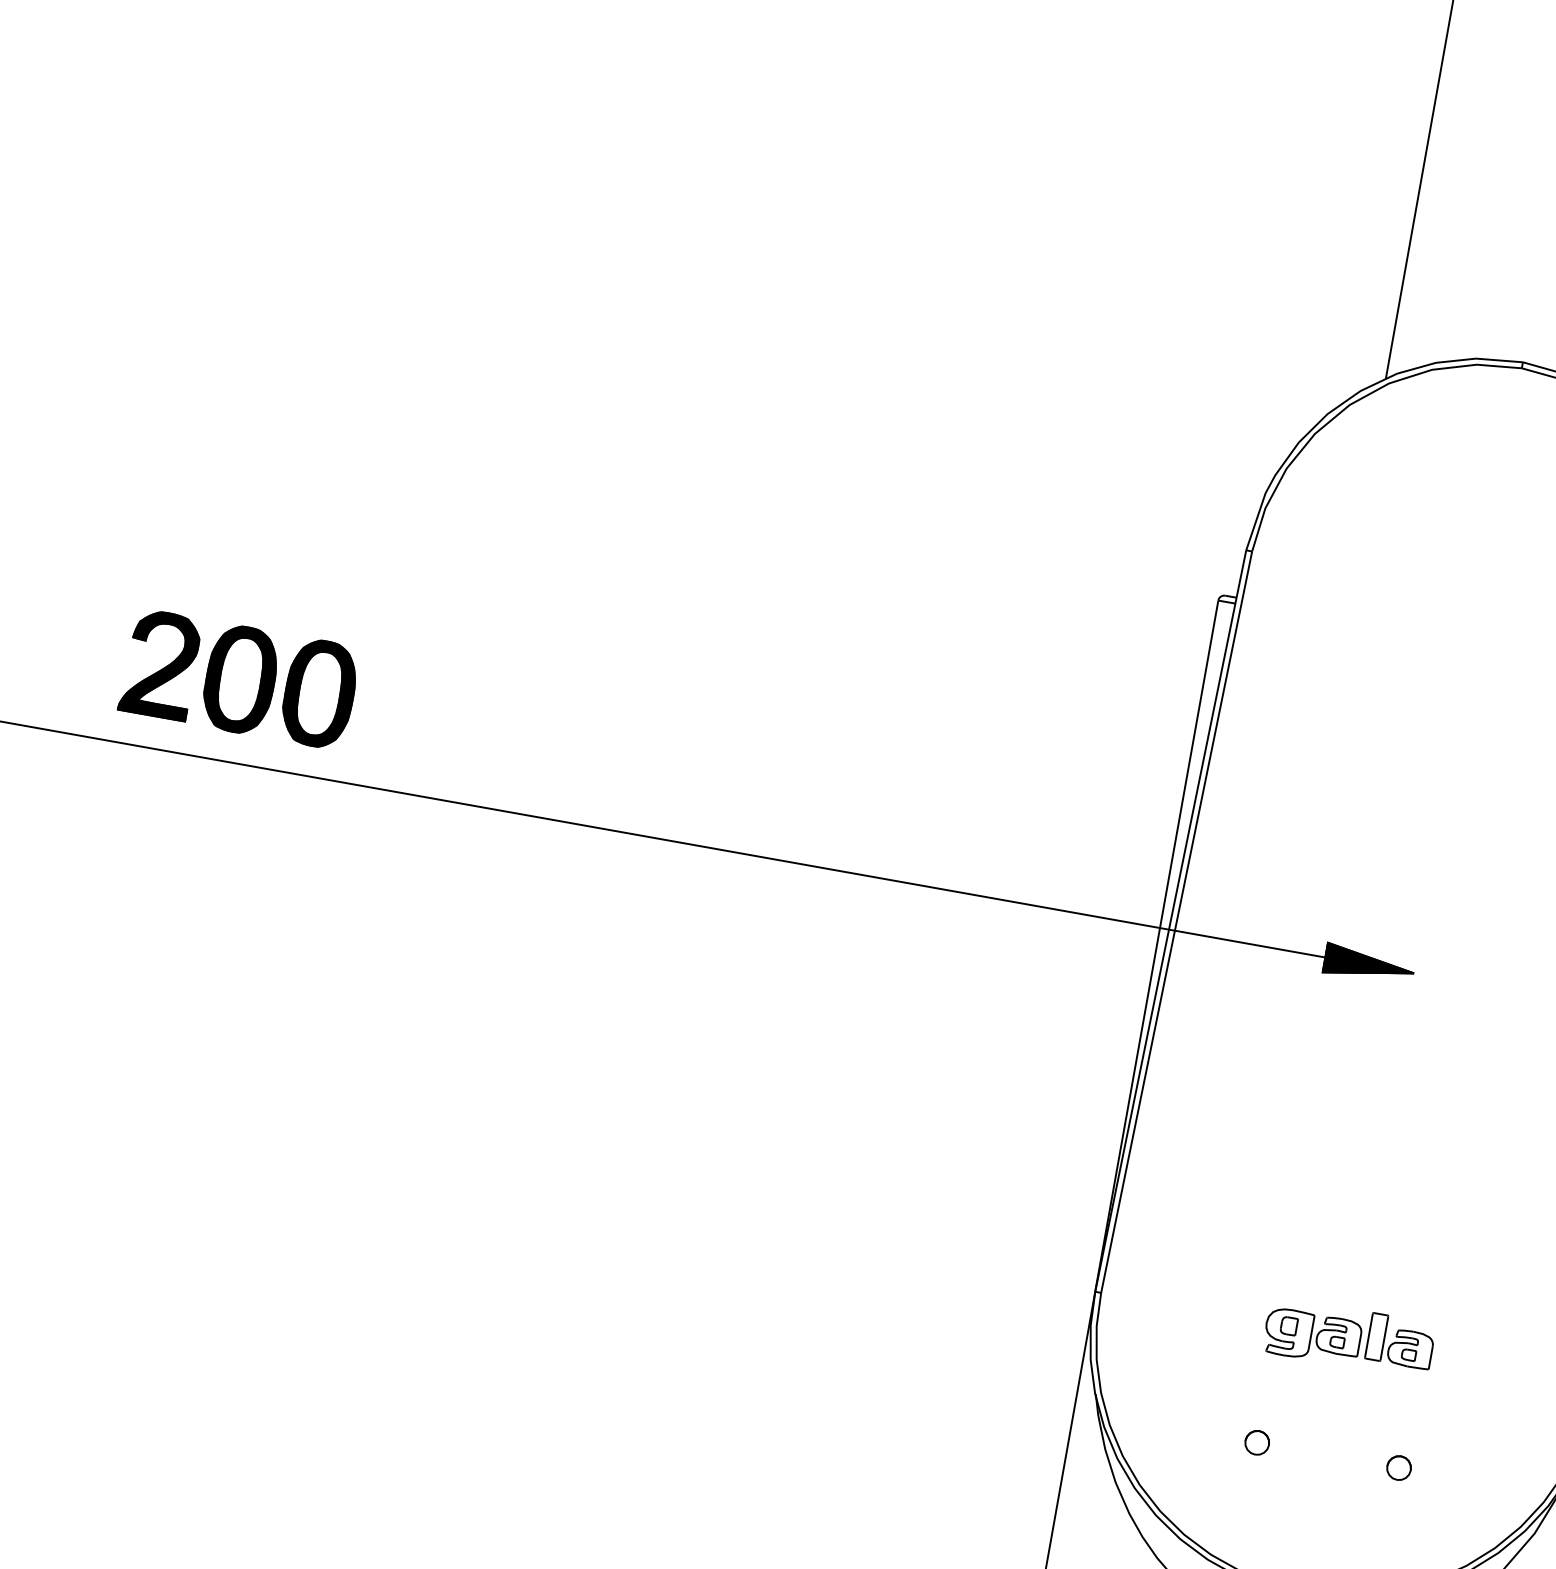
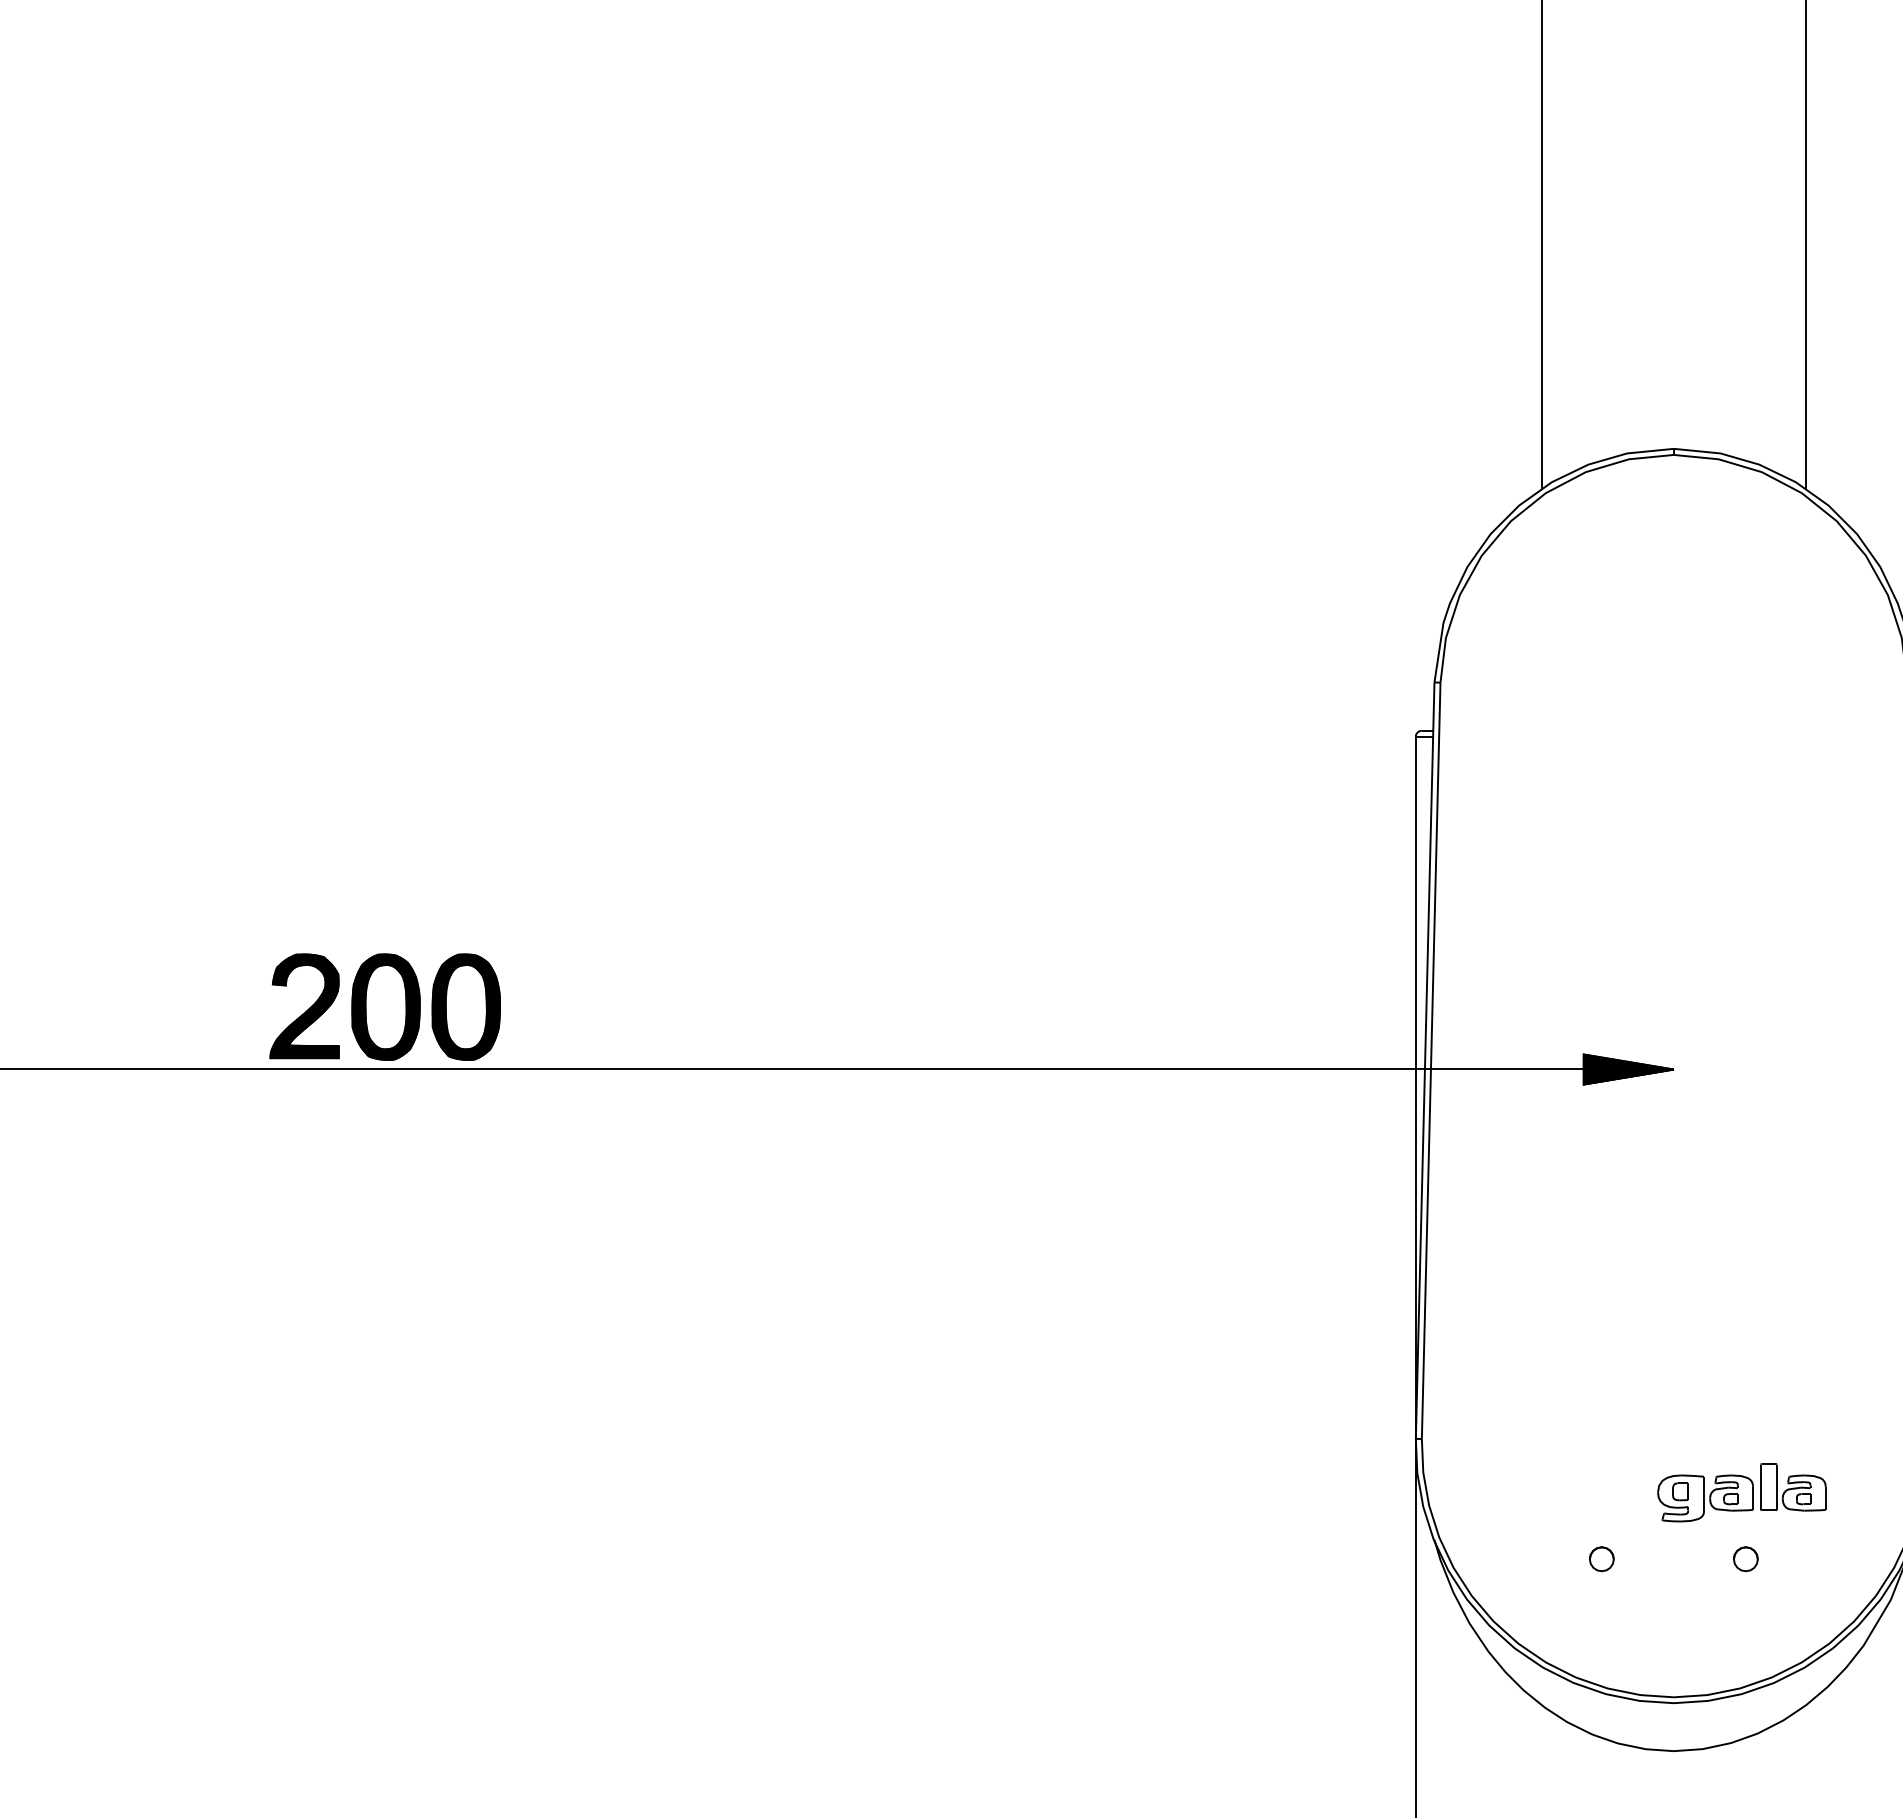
part: (239, 678) -> (384, 1006), moved
part: (1348, 1337) -> (1741, 1492), moved

